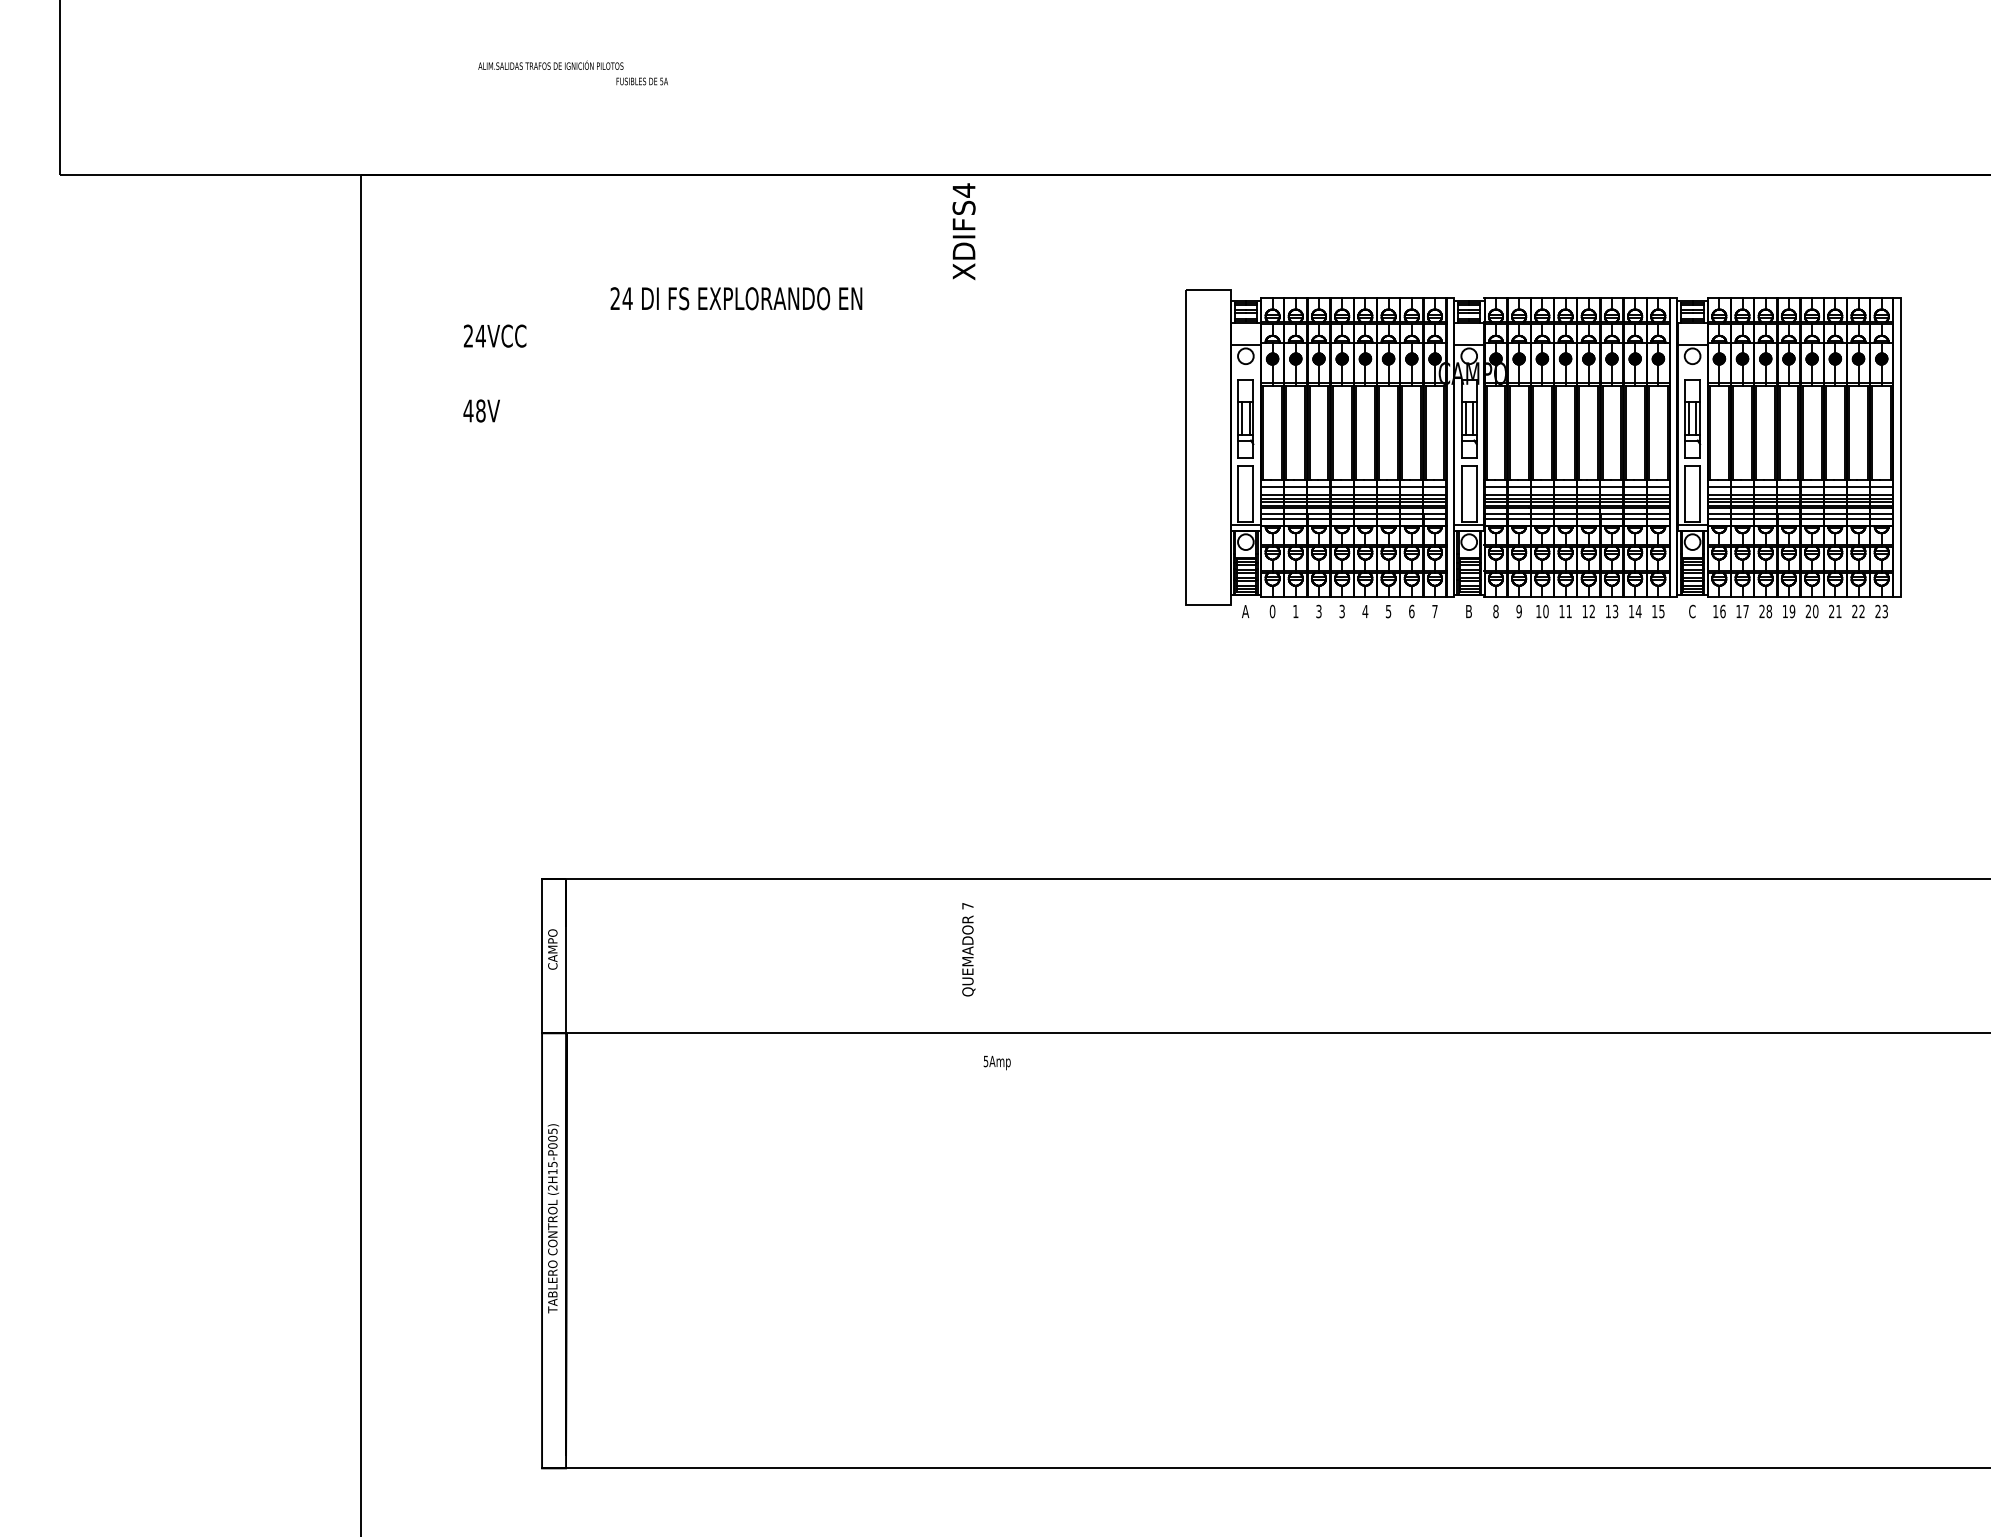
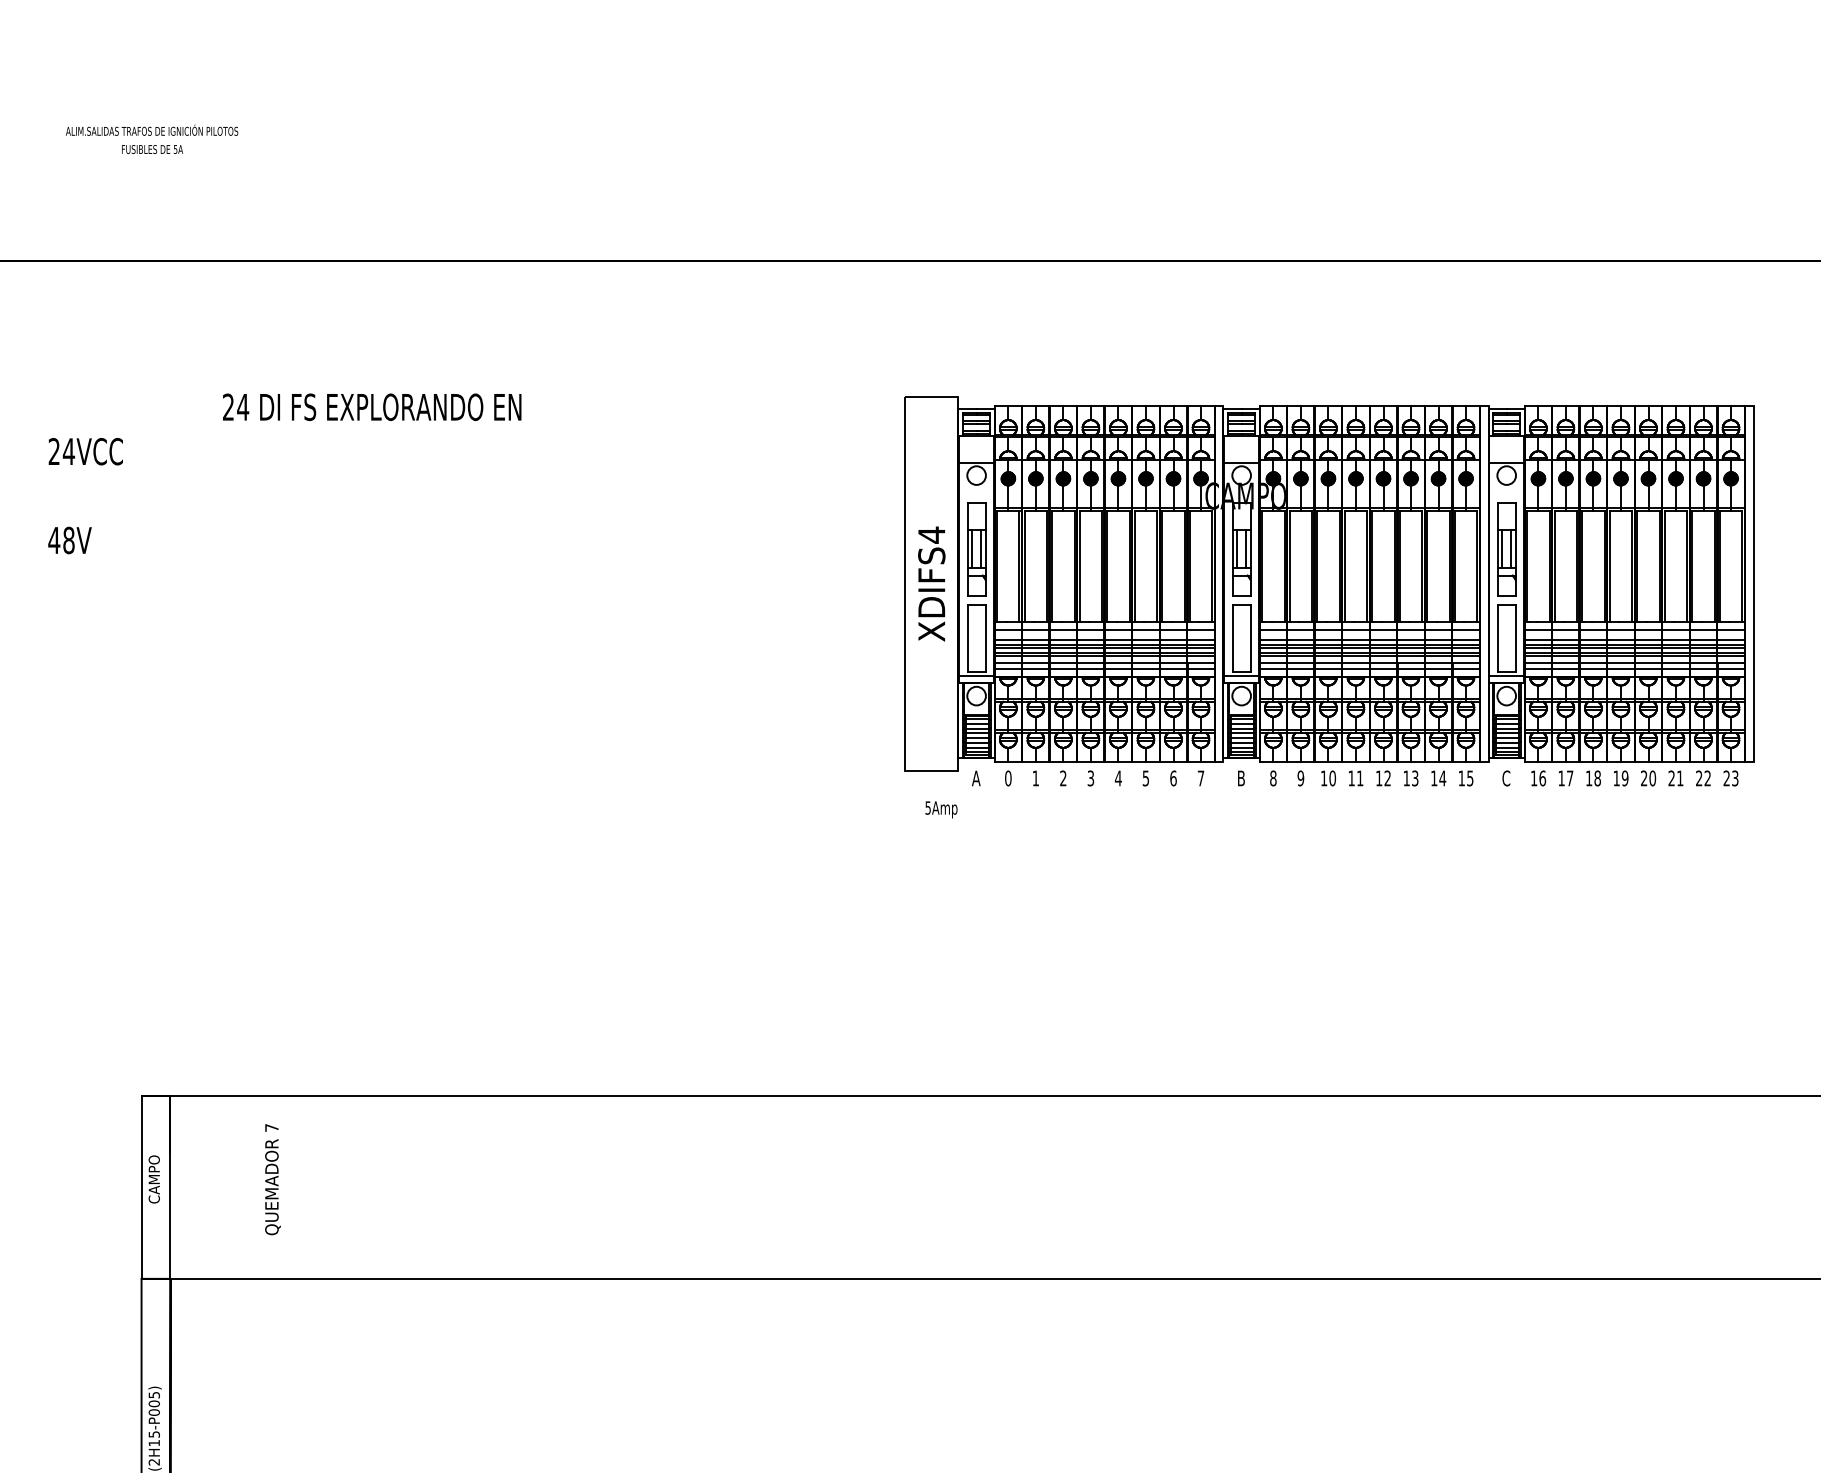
text: (641, 81) -> (151, 149), moved
text: (963, 231) -> (931, 583), moved
text: (1761, 610) -> (1588, 777), 28 -> 18
text: (1318, 611) -> (1062, 778), 3 -> 2
text: (968, 949) -> (272, 1179), moved
text: (996, 1062) -> (940, 809), moved

